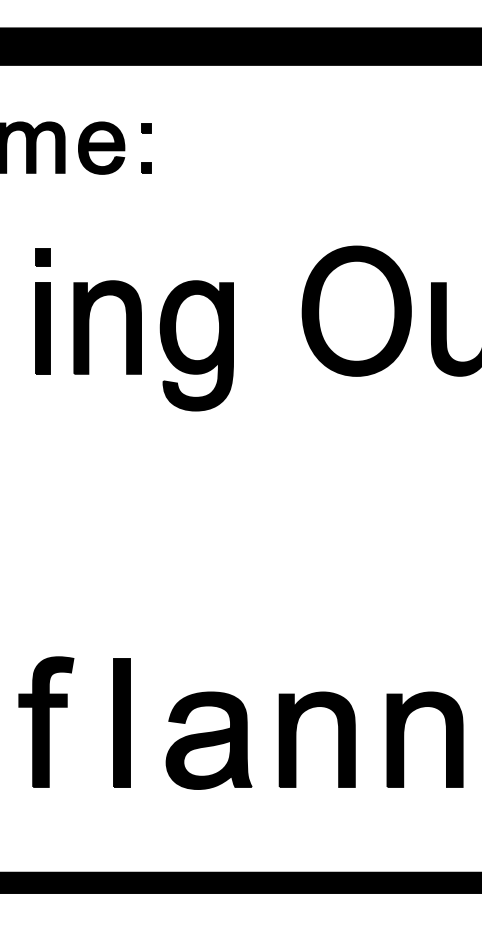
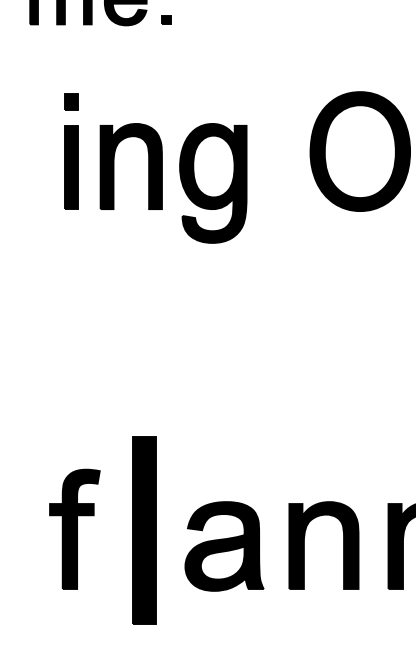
part: (121, 722) -> (143, 529), size x1.6

